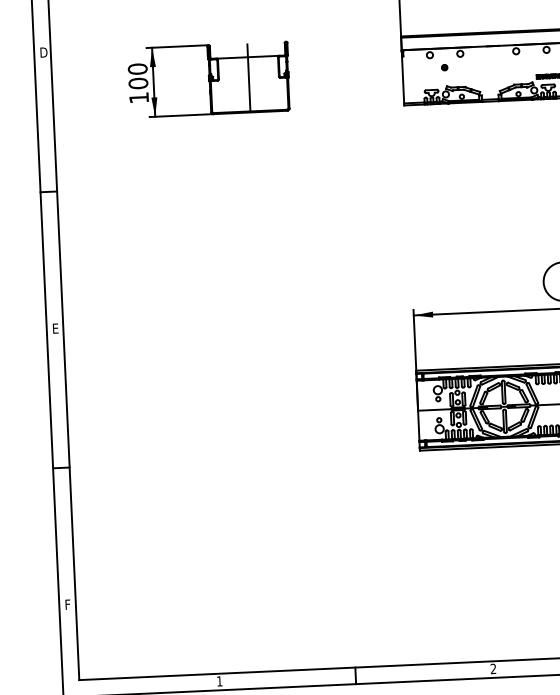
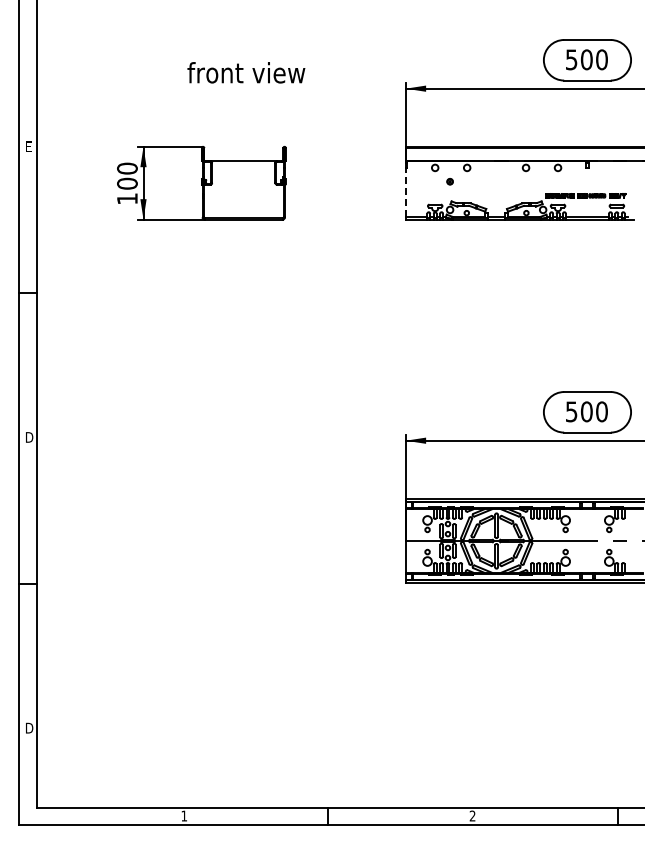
text: (43, 52) -> (29, 146), D -> E
line: (248, 77) -> (243, 182), removed
line: (402, 79) -> (405, 192), solid -> dashed
text: (56, 328) -> (29, 437), E -> D
text: (68, 603) -> (29, 727), F -> D

